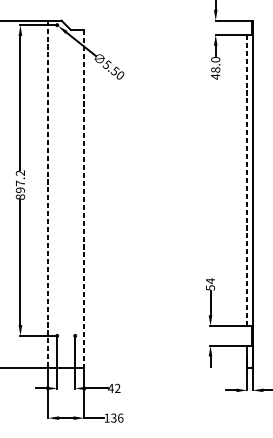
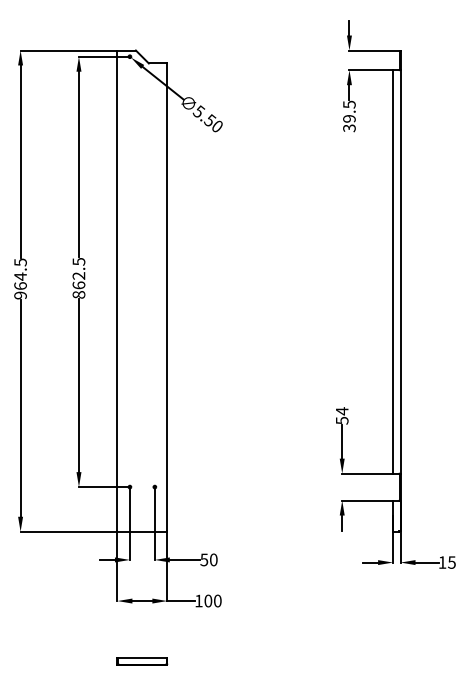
text: (215, 68) -> (349, 116), 48.0 -> 39.5
line: (247, 180) -> (393, 271), dashed -> solid
text: (20, 181) -> (78, 273), 897.2 -> 862.5
line: (48, 194) -> (117, 291), dashed -> solid
line: (84, 199) -> (167, 298), dashed -> solid
text: (113, 388) -> (208, 559), 42 -> 50
text: (116, 417) -> (212, 600), 136 -> 100

